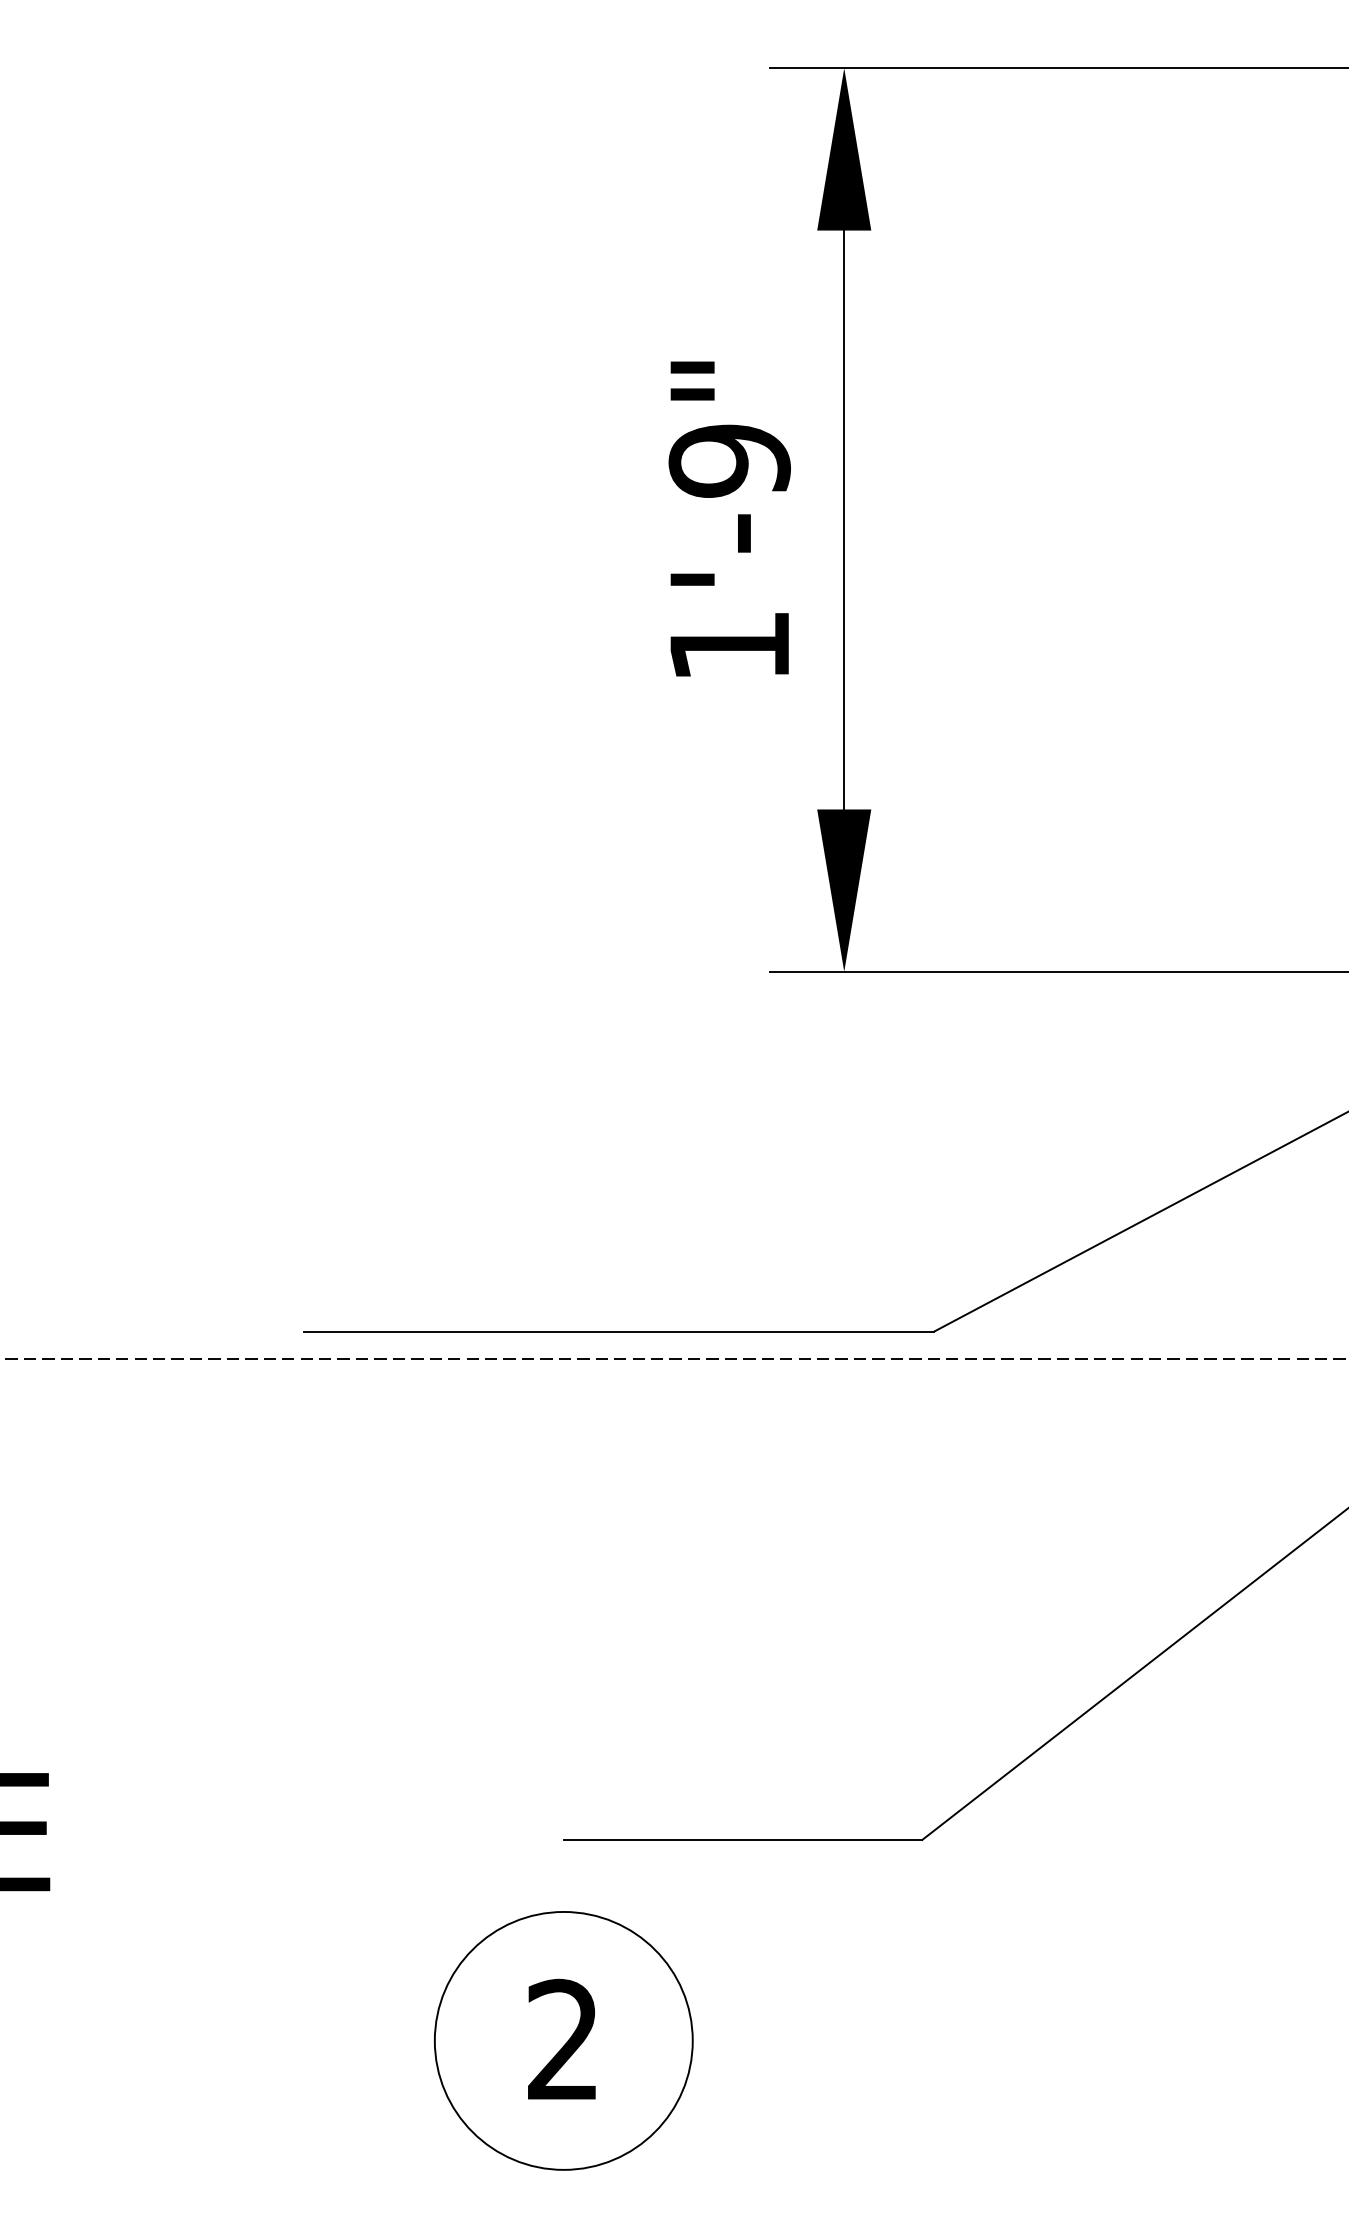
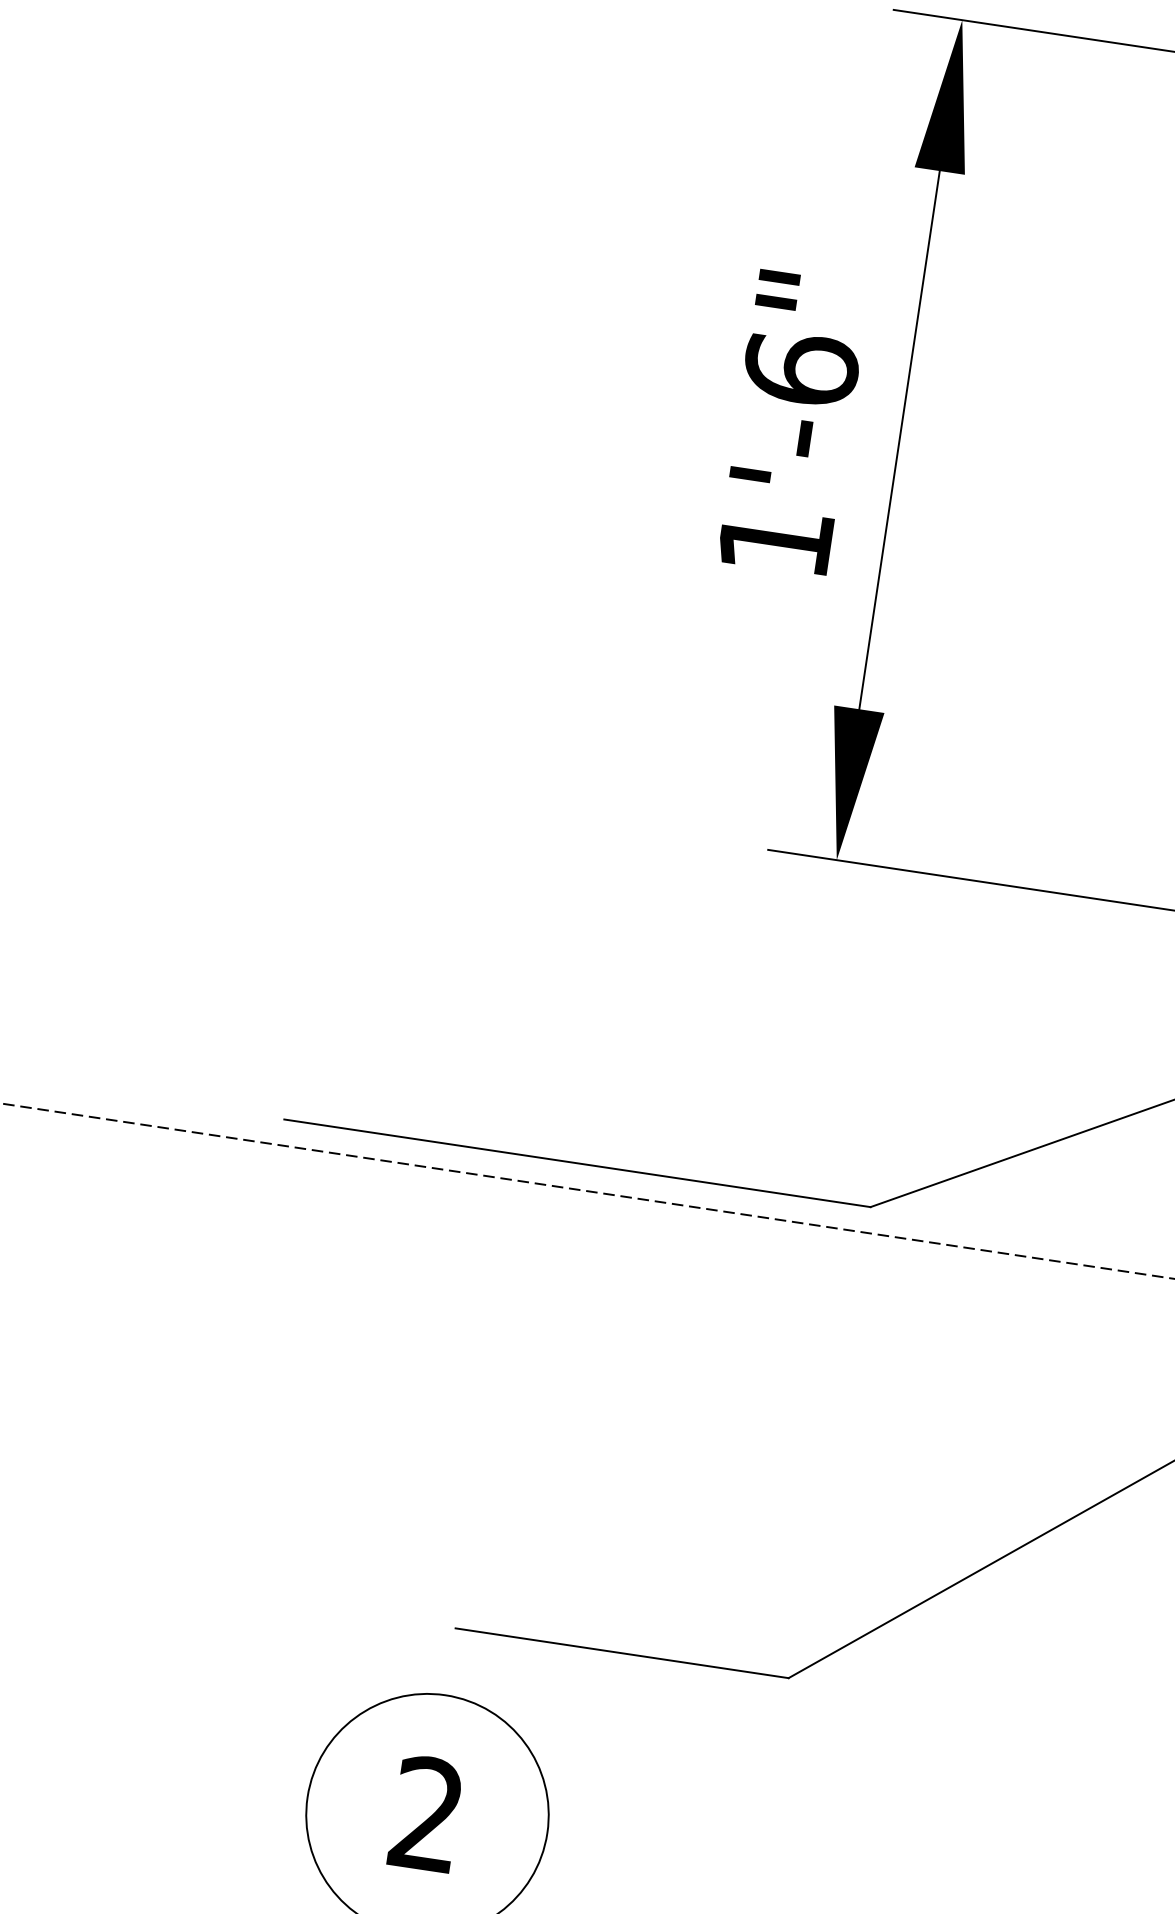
text: (729, 460) -> (801, 368), 1'-9" -> 1'-6"

